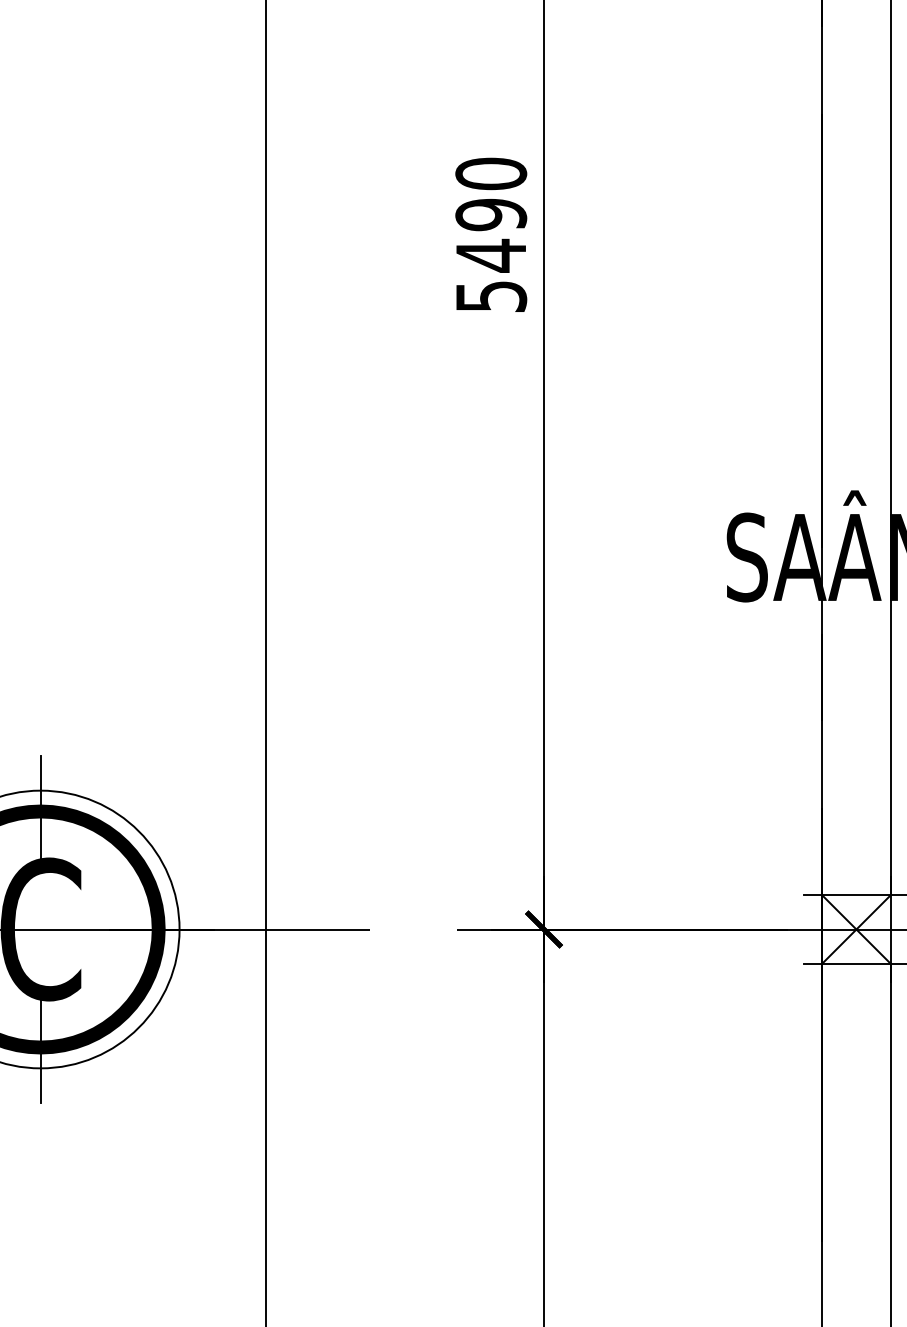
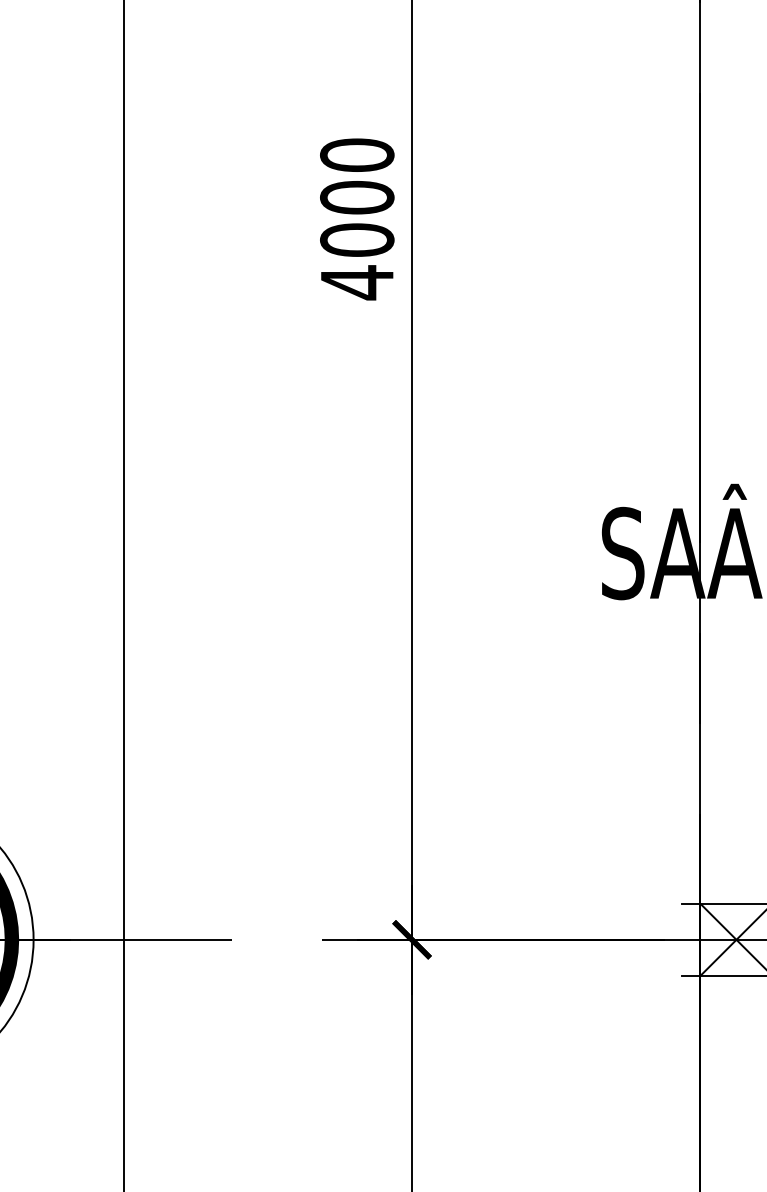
text: (491, 255) -> (357, 239), 5490 -> 4000

